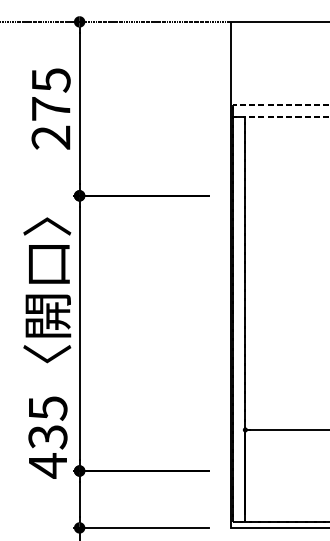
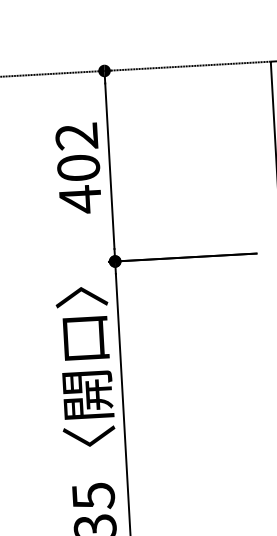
text: (50, 109) -> (77, 168), 275 -> 402

